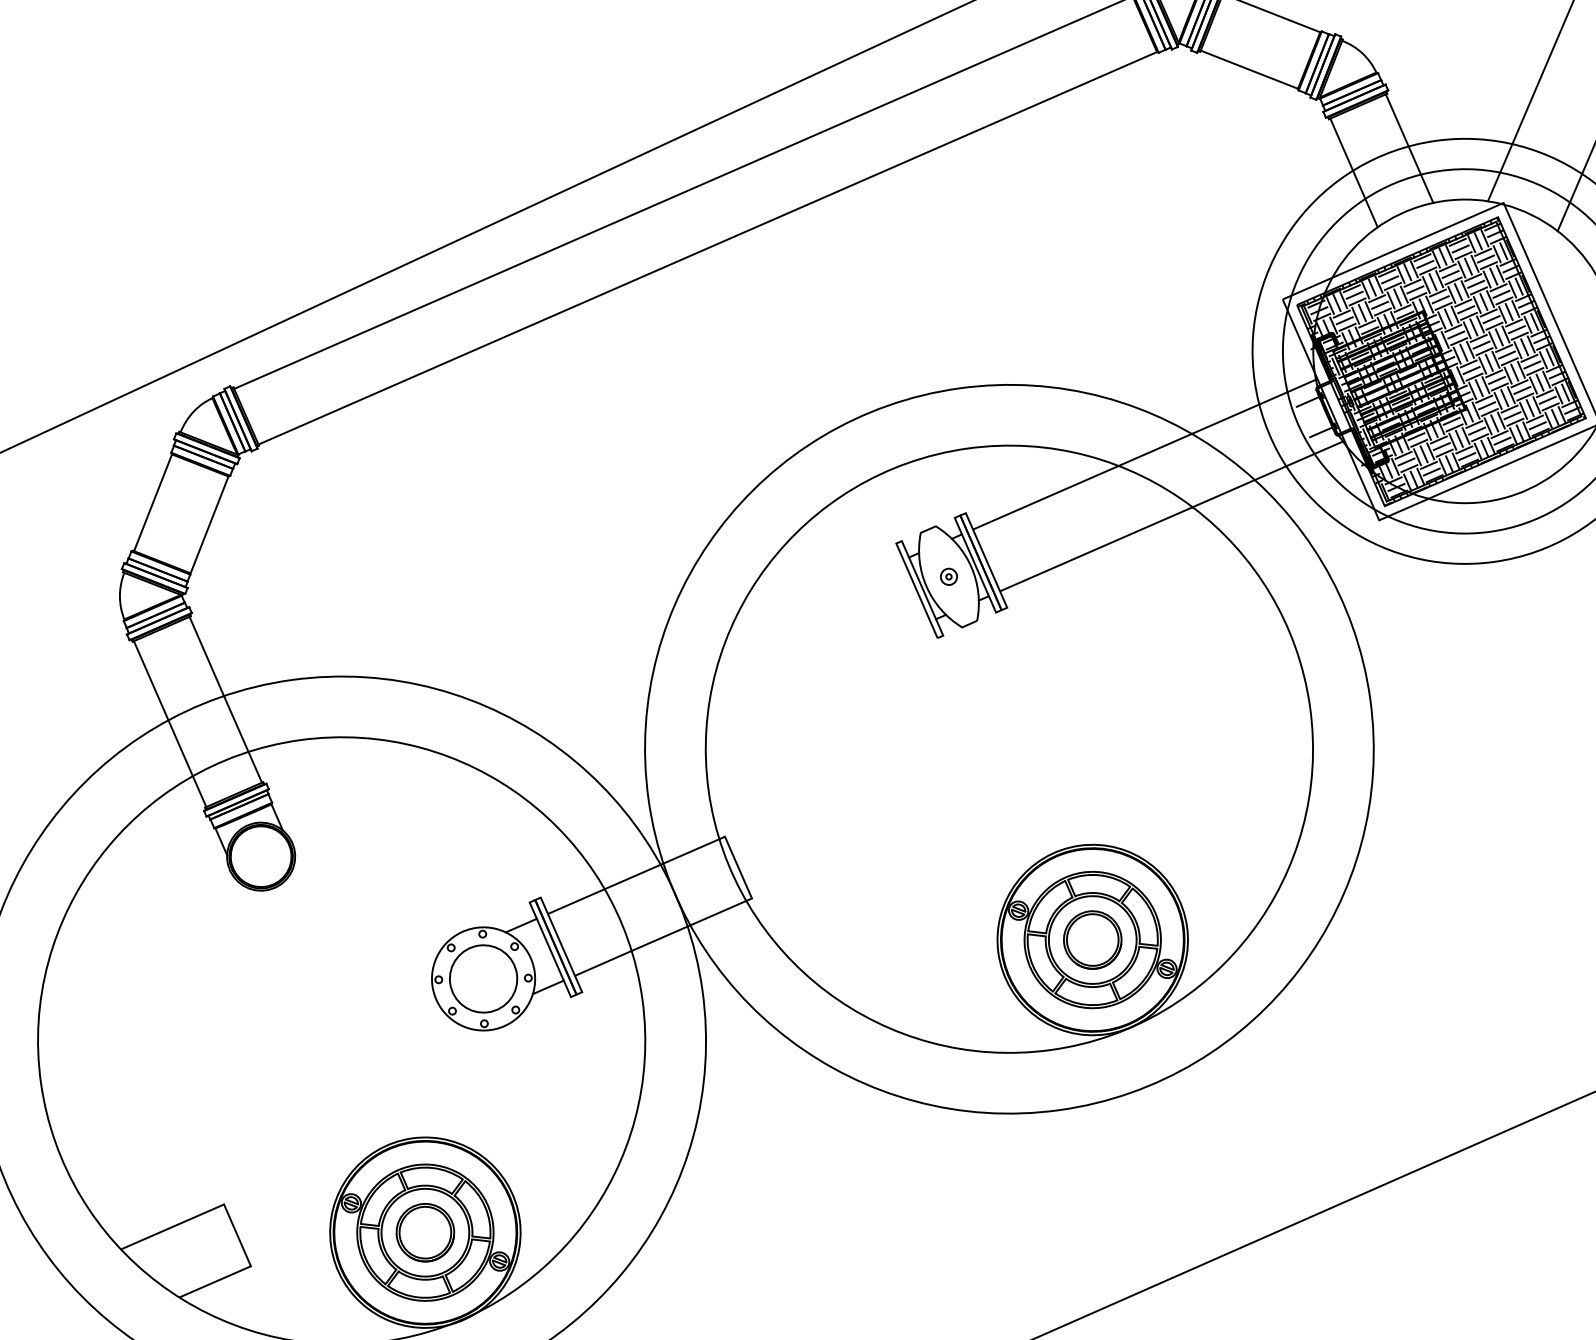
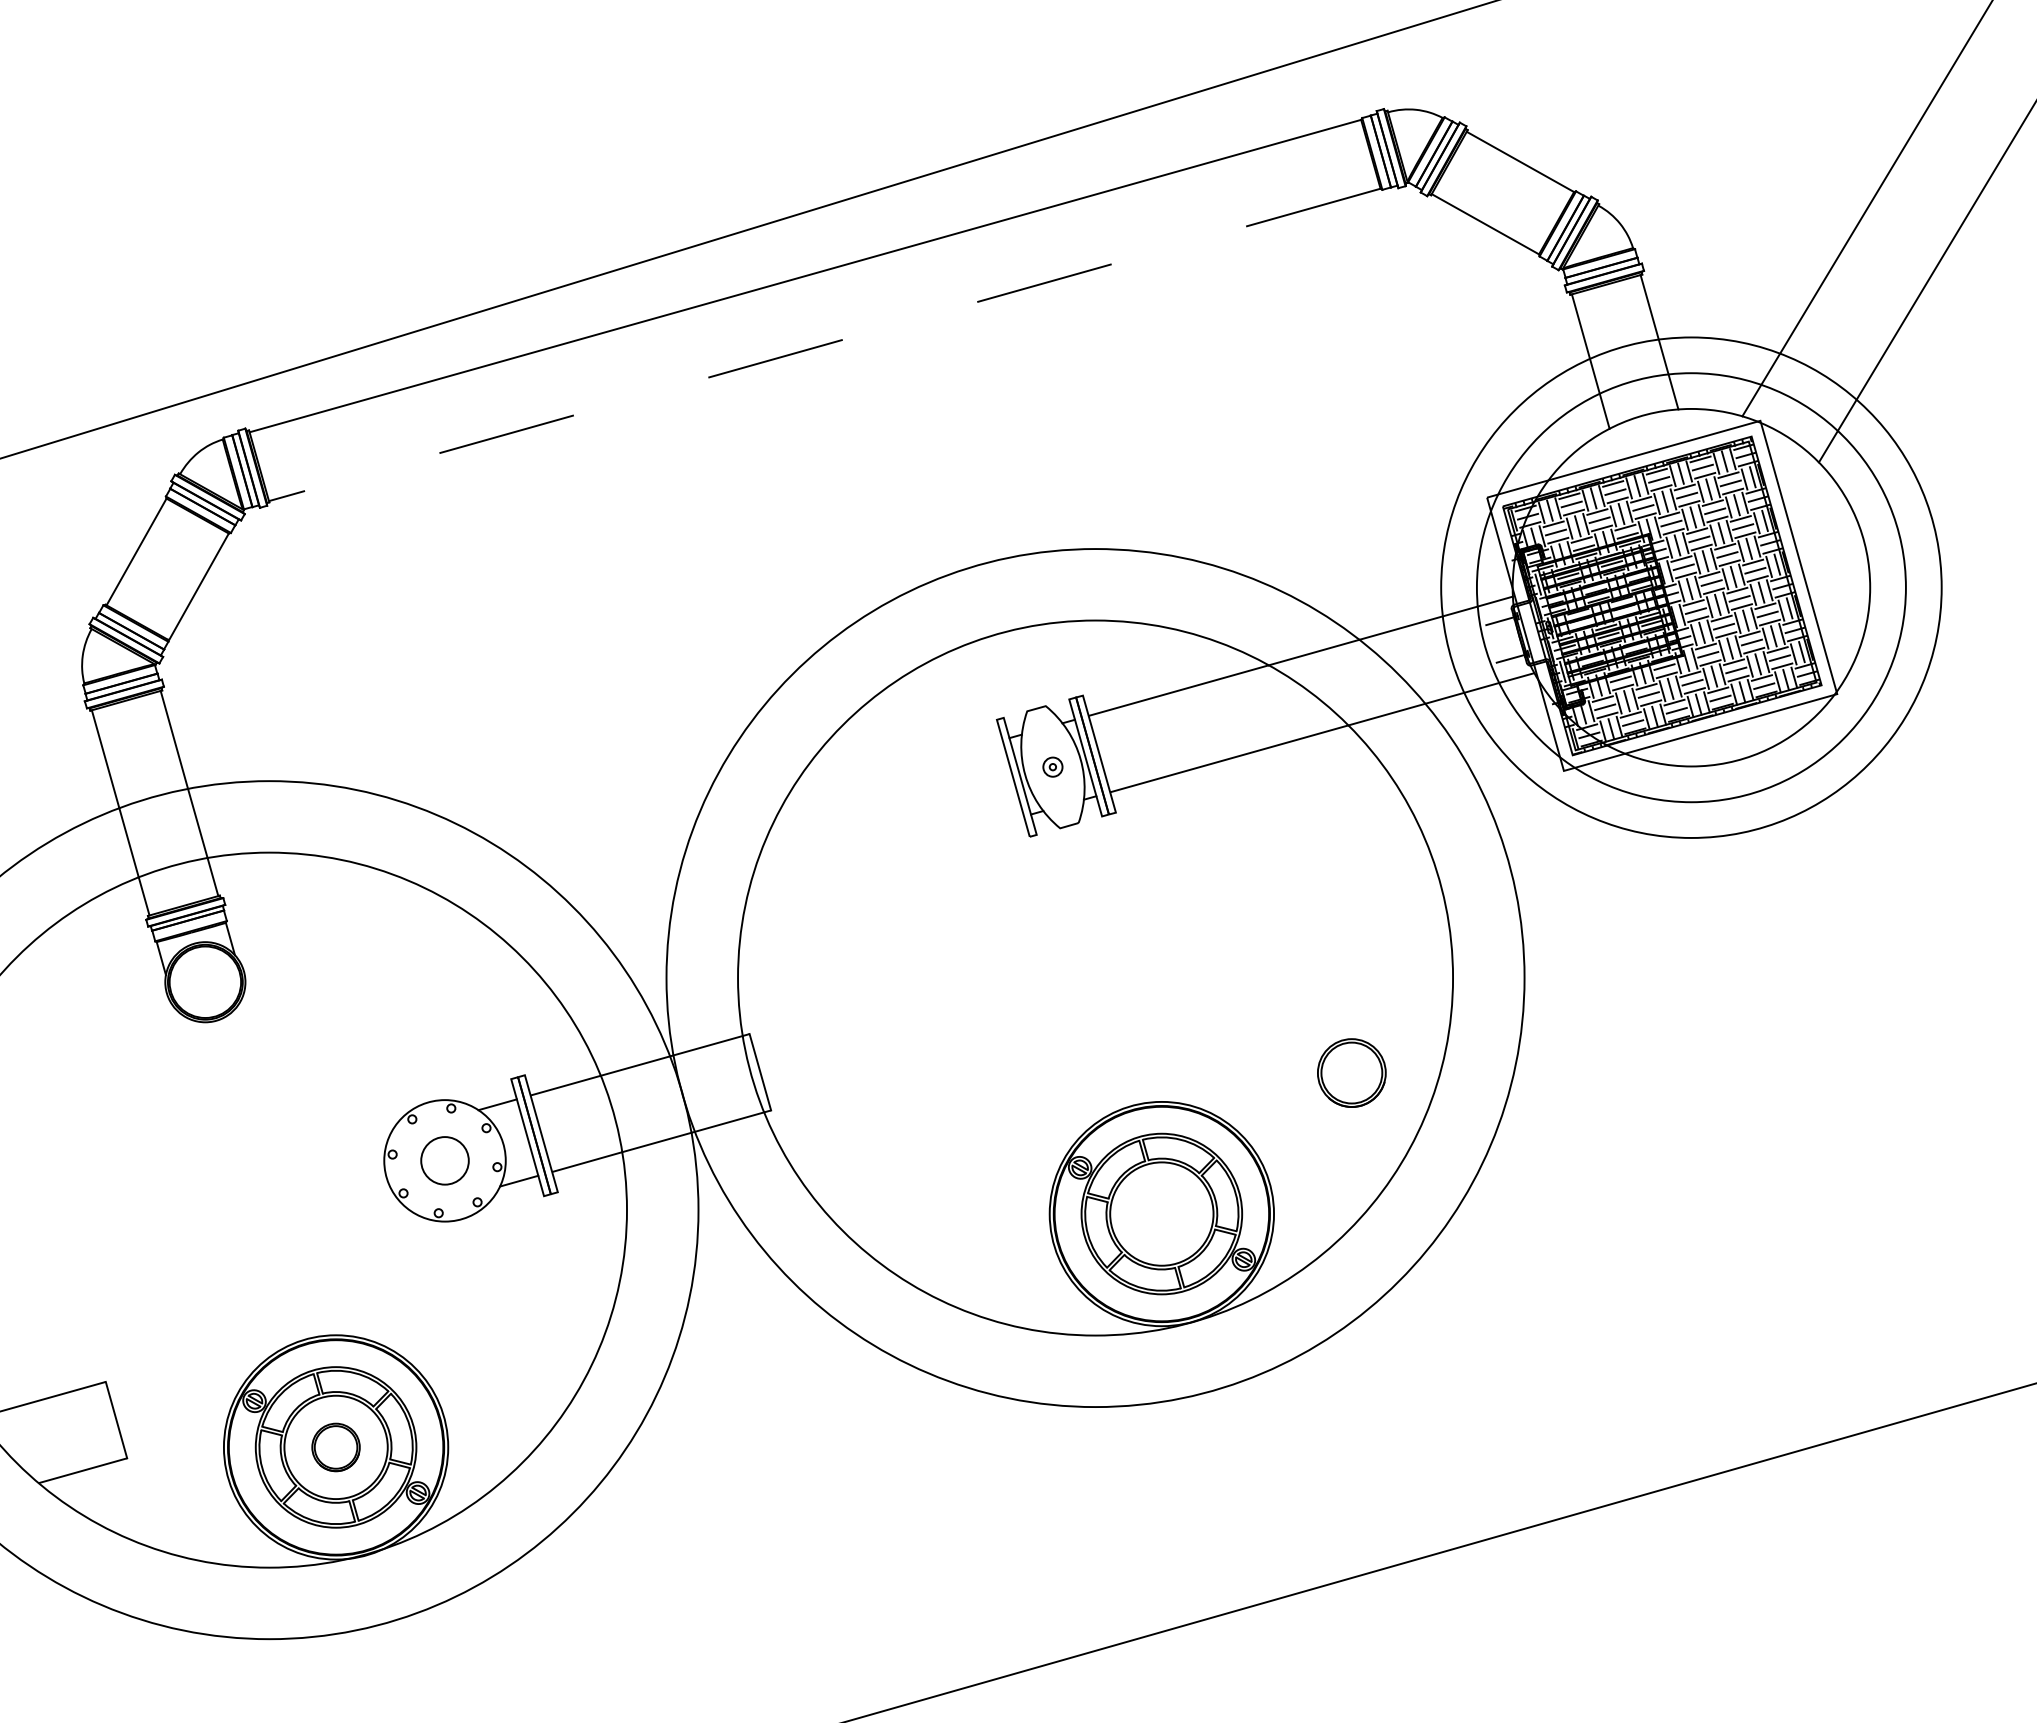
line: (707, 248) -> (824, 345), solid -> dashed
part: (1092, 939) -> (1351, 1072), moved
circle: (483, 978) -> (444, 1160), size x0.6
part: (424, 1232) -> (335, 1447), size x0.7

